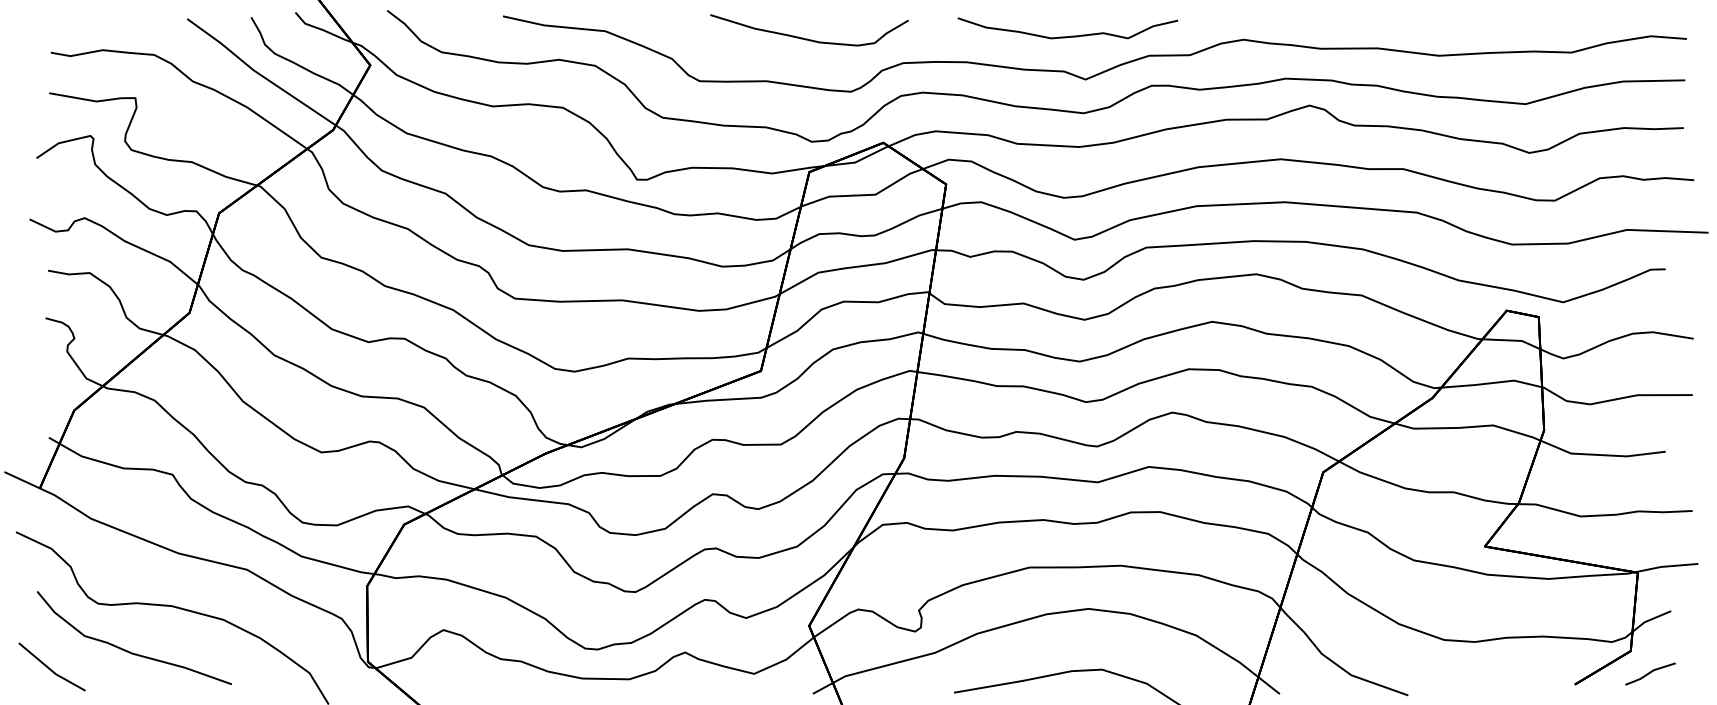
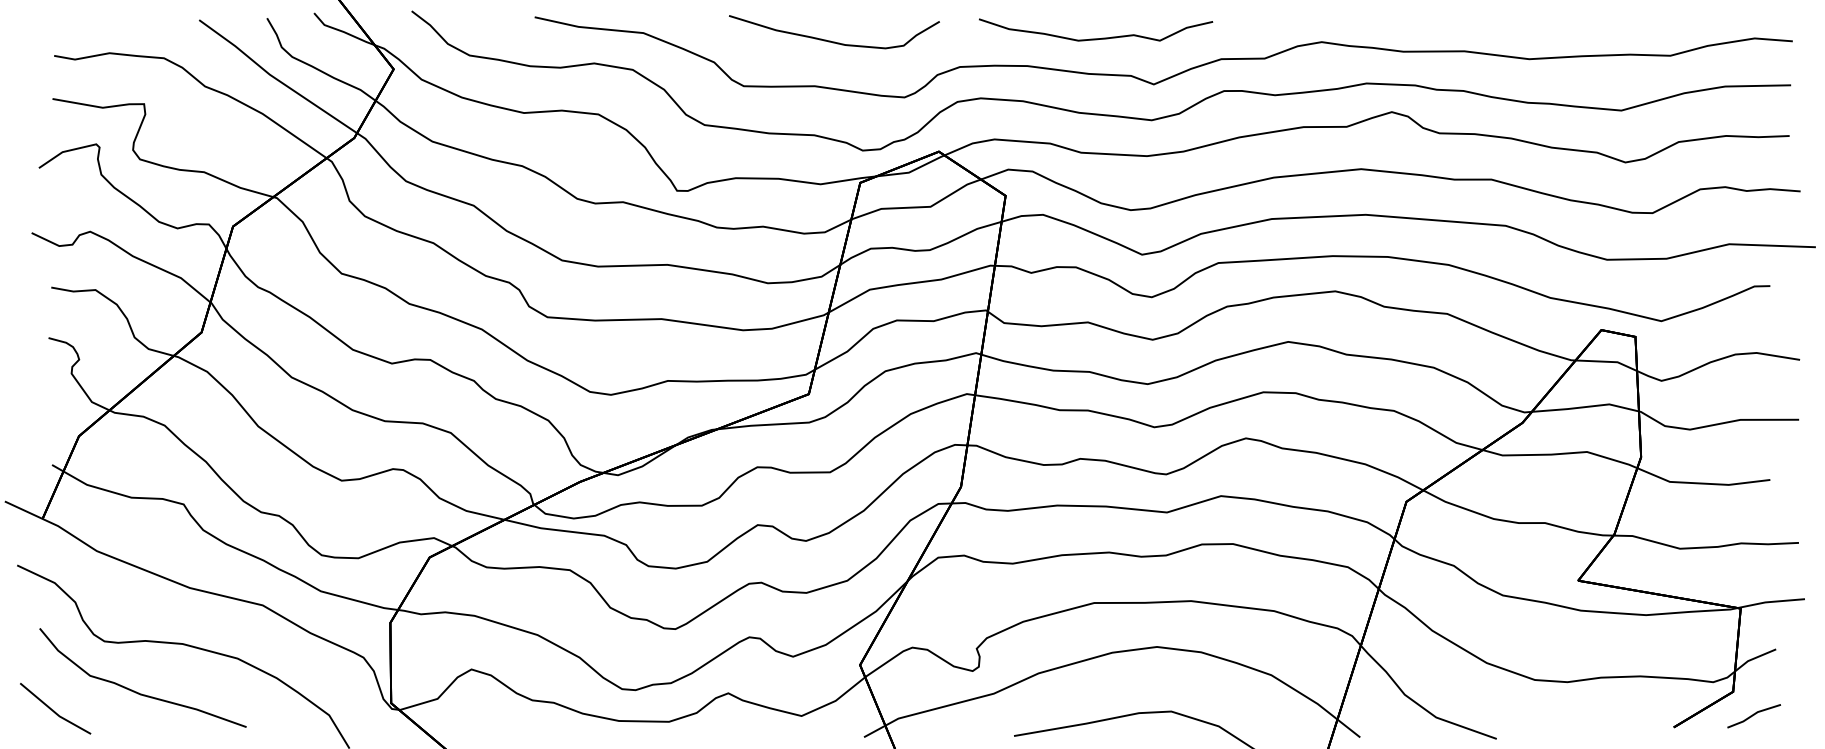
curve: (1068, 36) -> (1096, 38), moved
curve: (805, 38) -> (830, 40), moved

